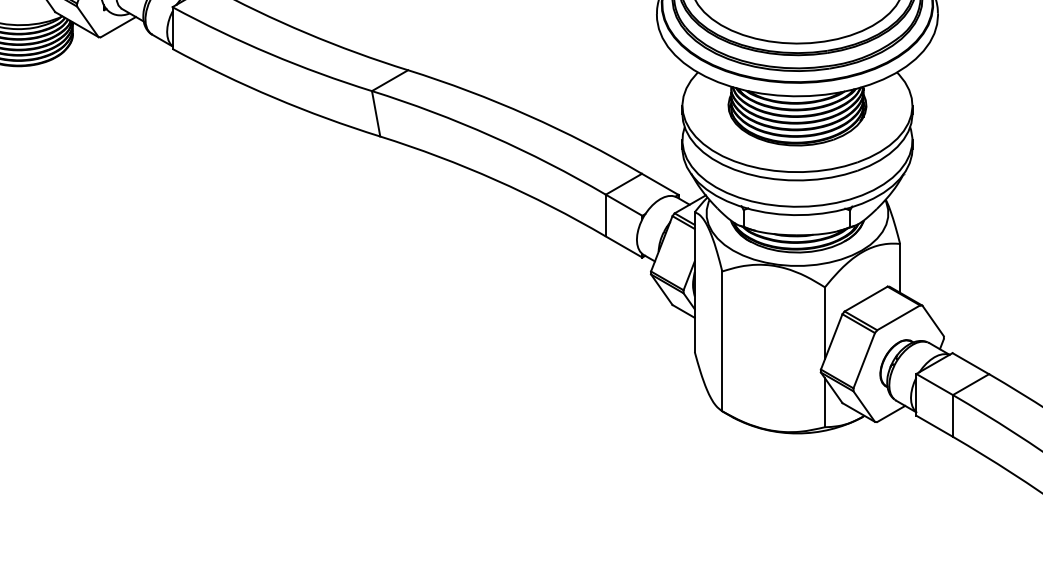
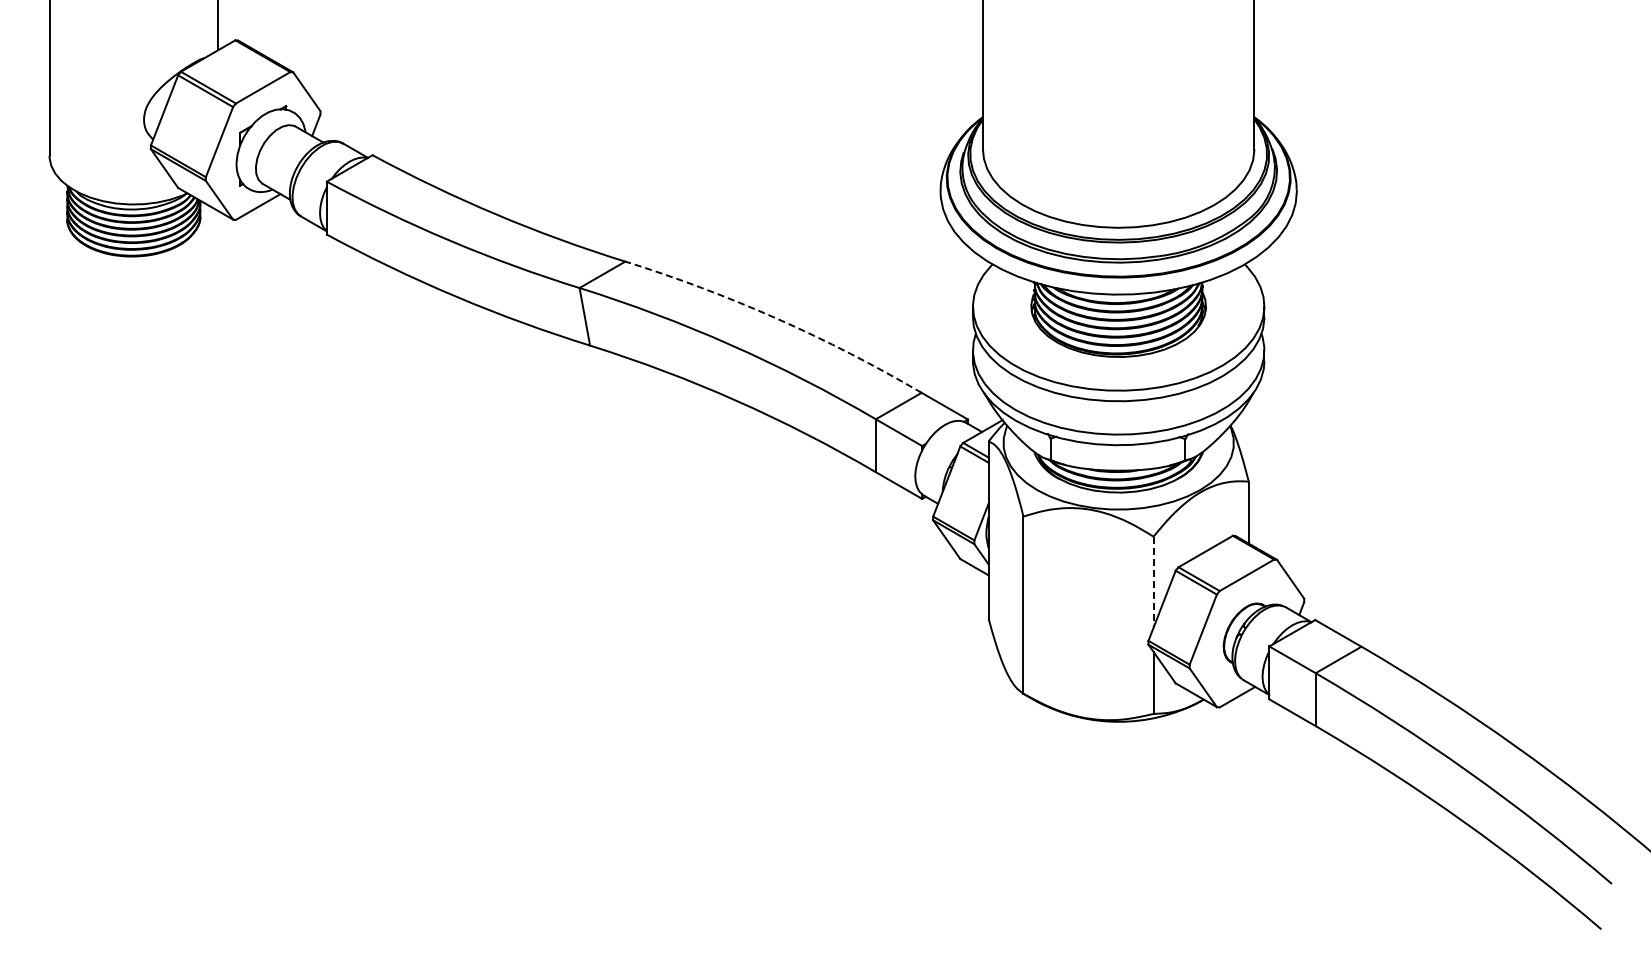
arc: (528, 115) -> (777, 318), solid -> dashed
line: (824, 323) -> (1153, 582), solid -> dashed

